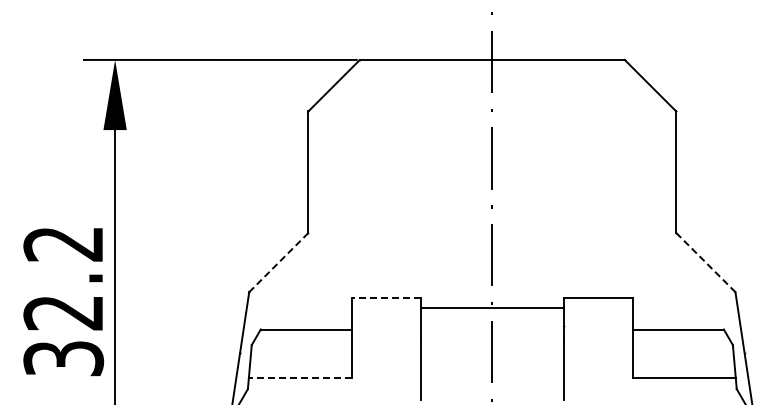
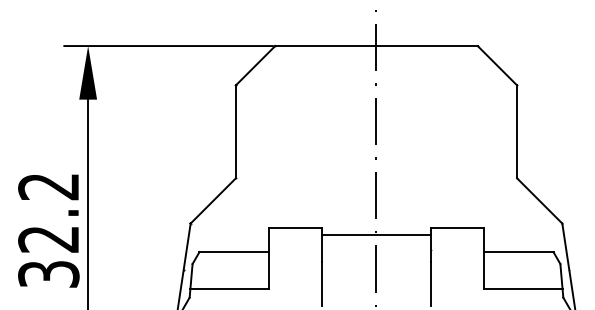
line: (278, 262) -> (213, 200), dashed -> solid
line: (705, 262) -> (539, 200), dashed -> solid
line: (385, 298) -> (294, 228), dashed -> solid
line: (300, 377) -> (229, 288), dashed -> solid

